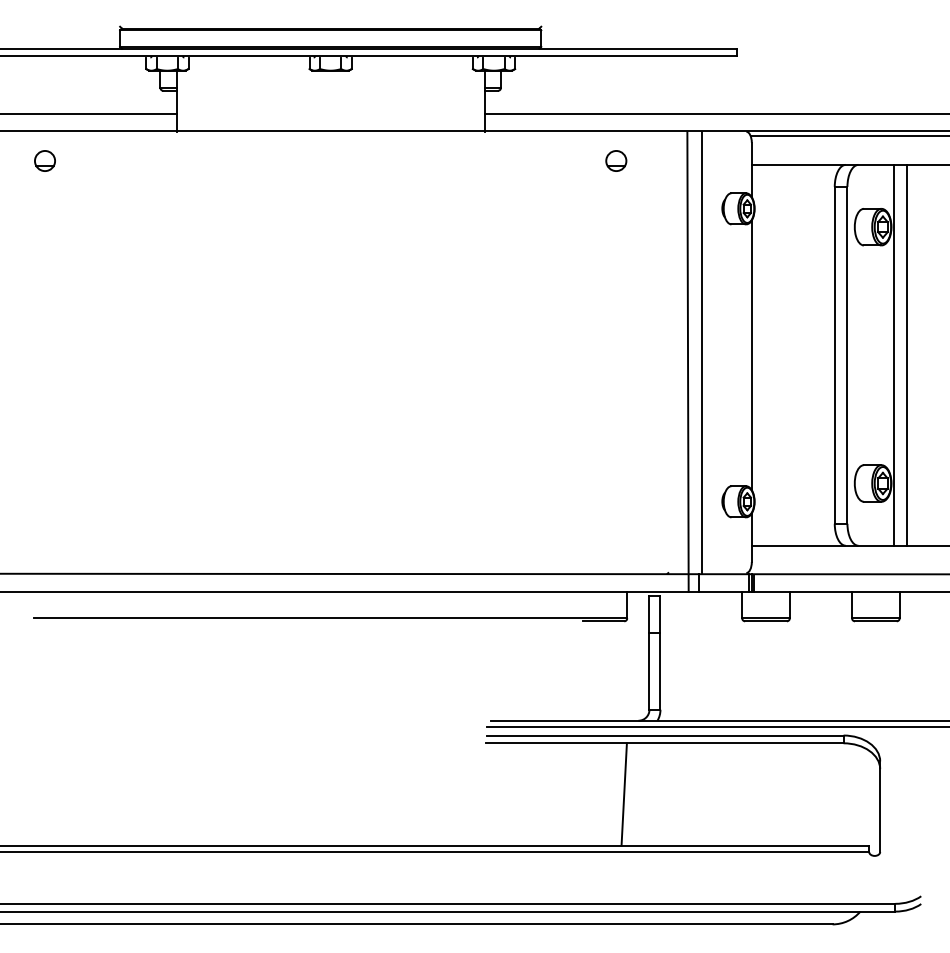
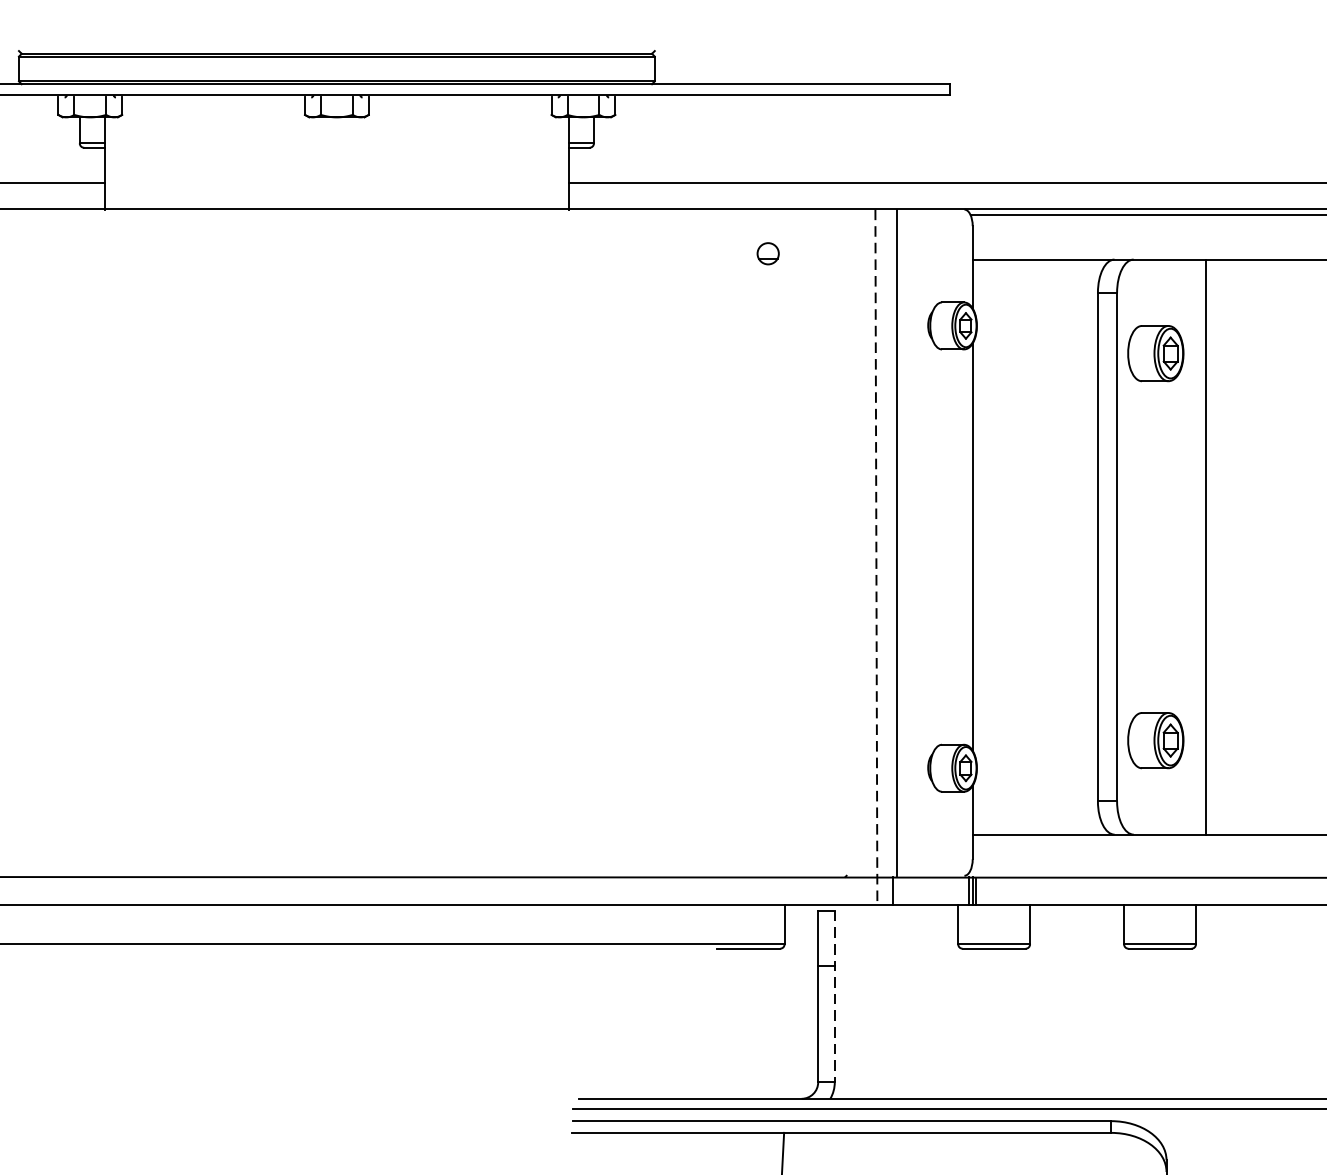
part: (616, 160) -> (768, 252), size x0.7
line: (893, 354) -> (1186, 545), removed
line: (688, 362) -> (877, 557), solid -> dashed
line: (660, 652) -> (834, 995), solid -> dashed

